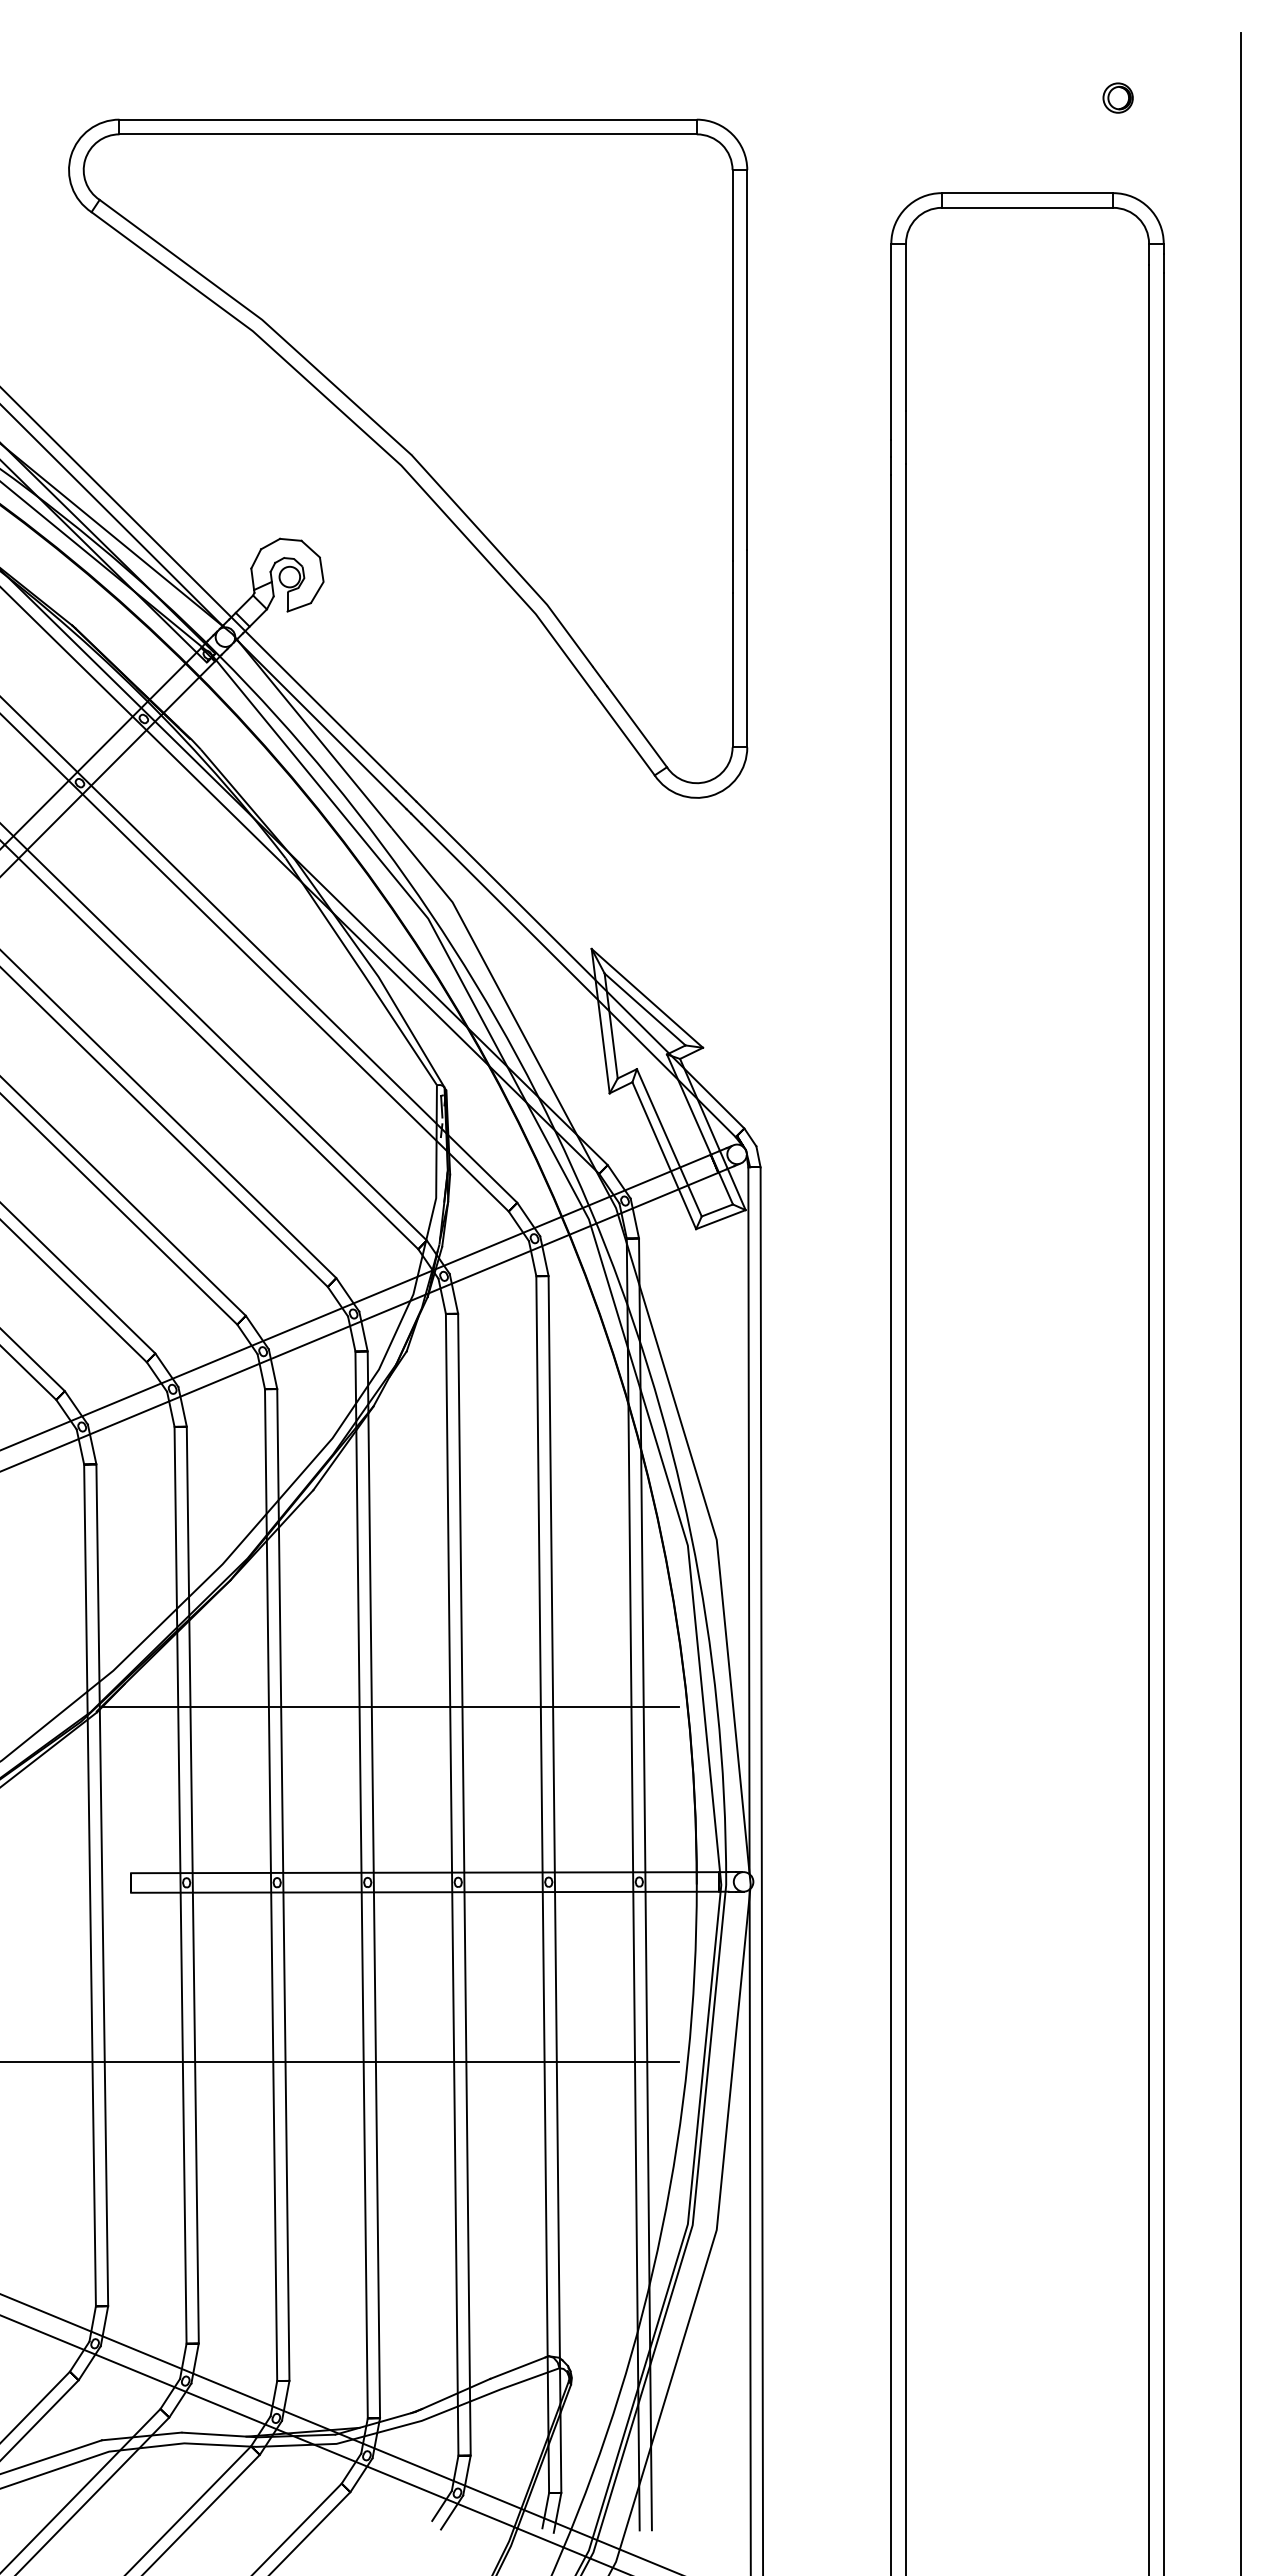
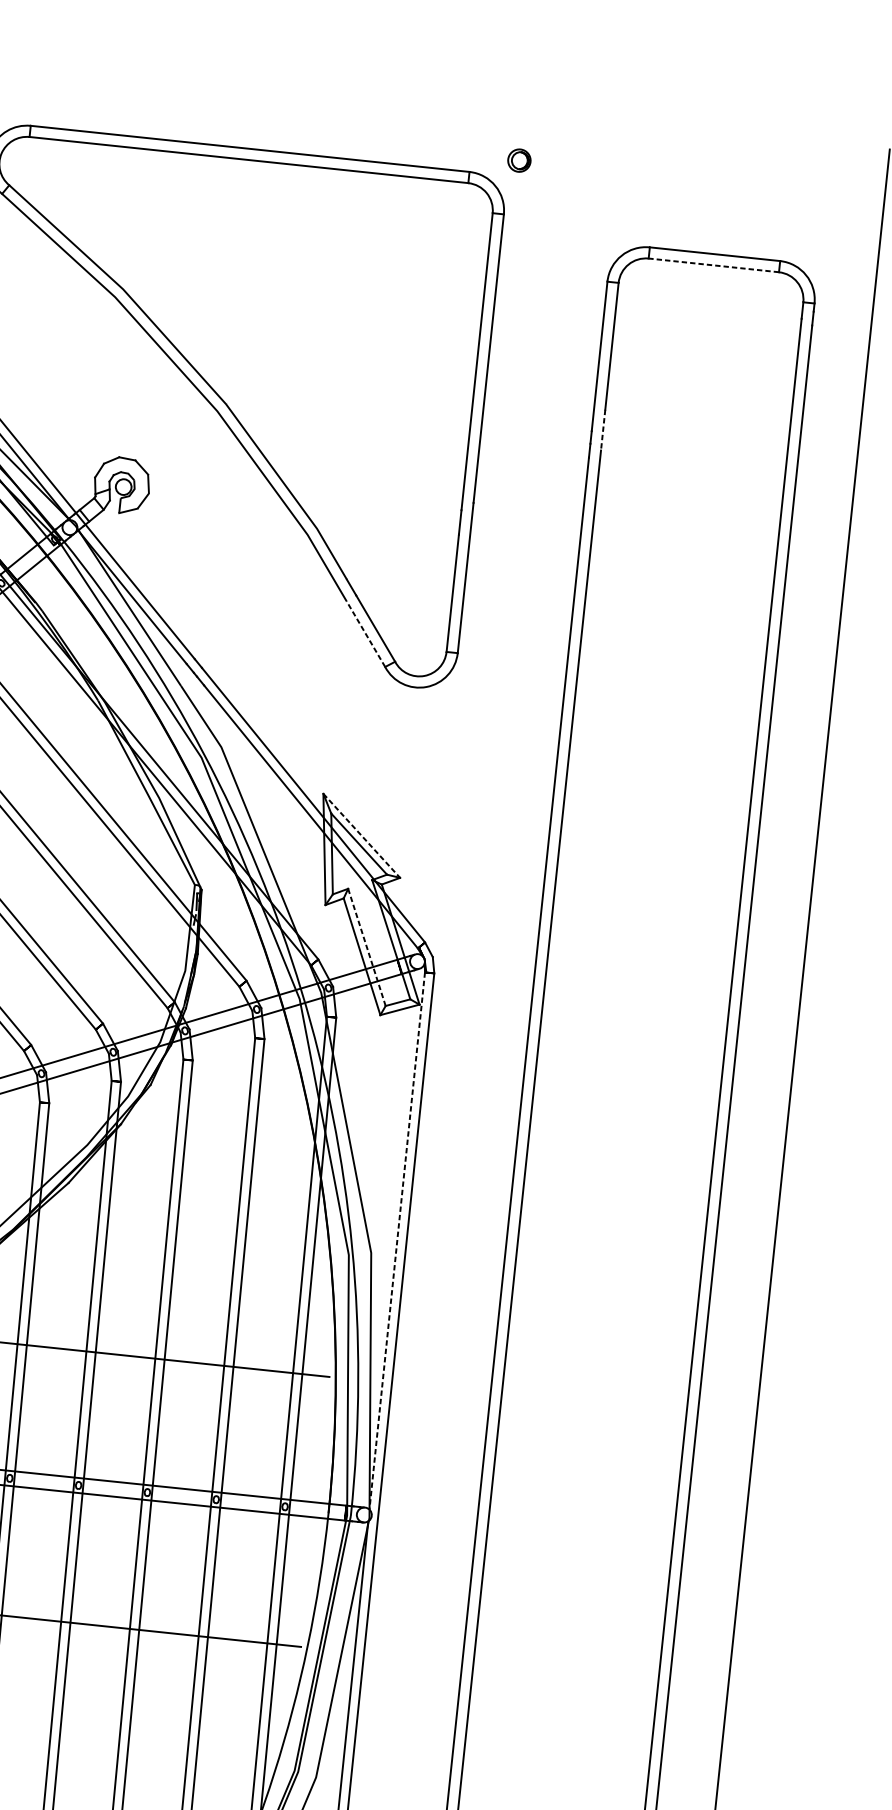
part: (1117, 97) -> (518, 160), moved
line: (1027, 207) -> (713, 265), solid -> dashed
line: (906, 437) -> (603, 430), solid -> dashed
line: (625, 735) -> (366, 634), solid -> dashed
line: (647, 998) -> (361, 835), solid -> dashed
line: (669, 1143) -> (366, 947), solid -> dashed
line: (748, 1521) -> (396, 1241), solid -> dashed

